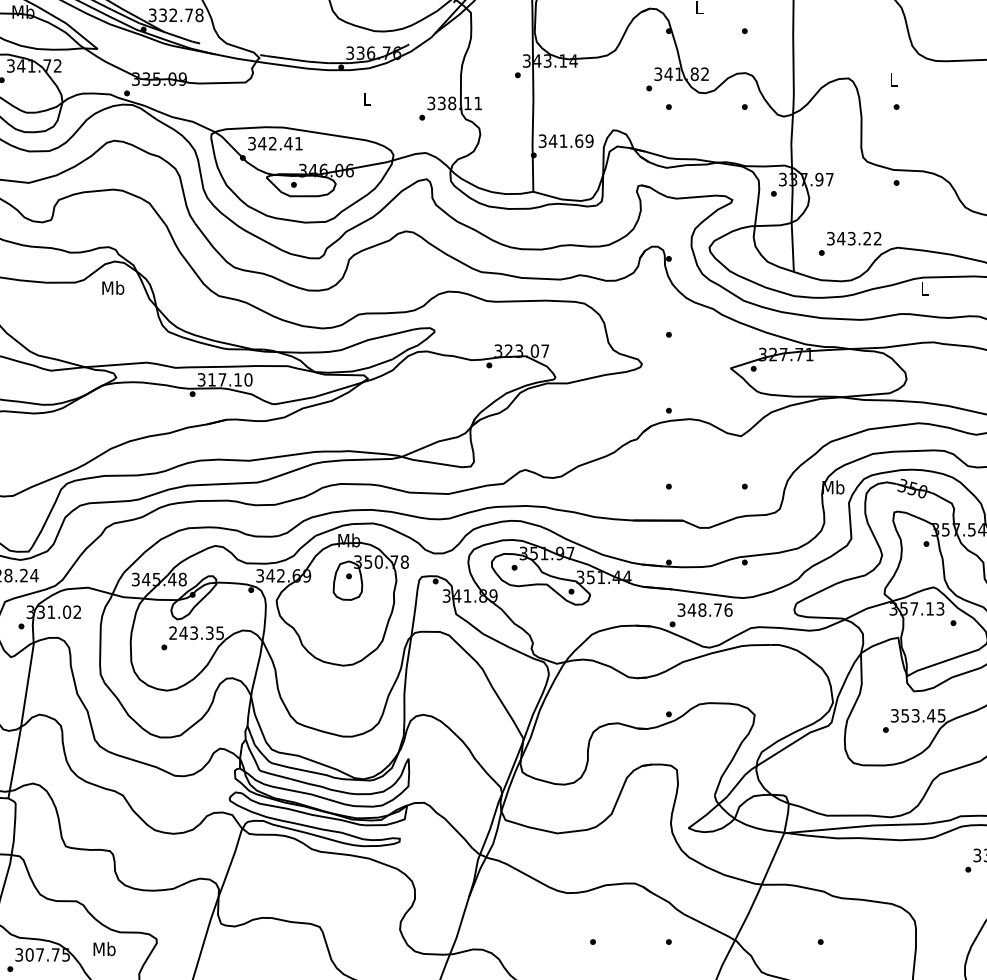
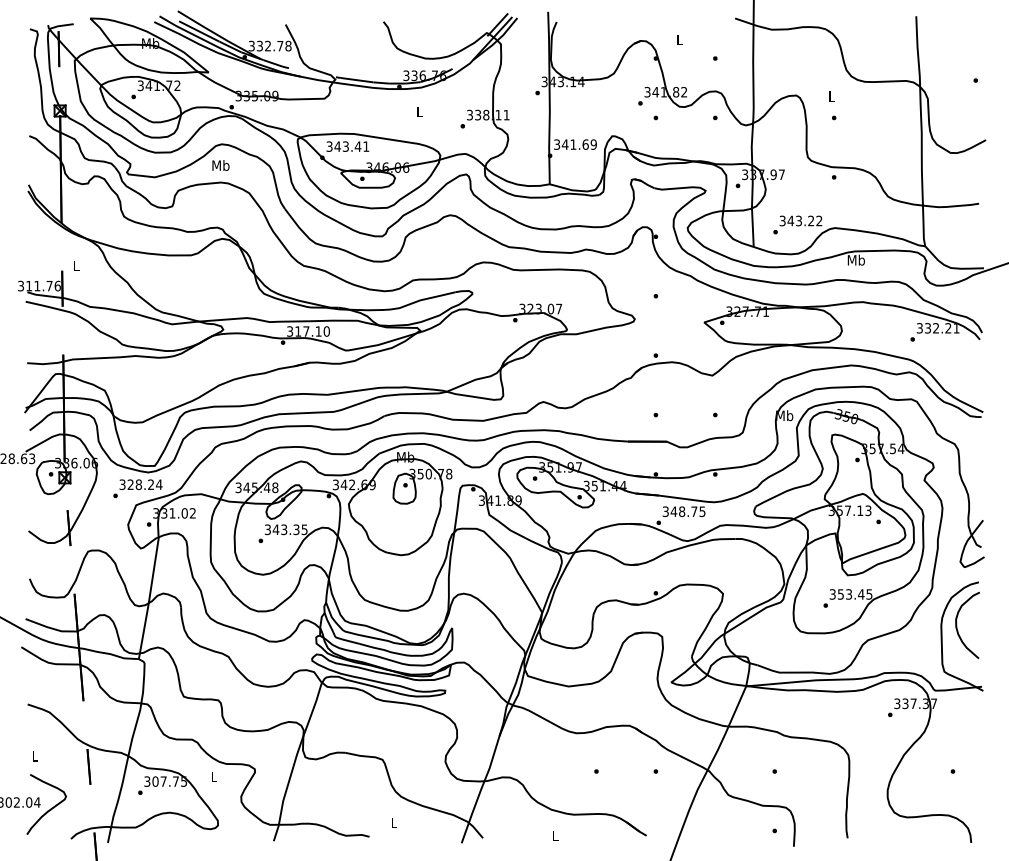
text: (272, 143) -> (345, 146), 342.41 -> 343.41
text: (112, 287) -> (220, 165), moved
text: (923, 287) -> (855, 259), L -> Mb
text: (728, 609) -> (702, 511), 348.76 -> 348.75
text: (172, 634) -> (267, 530), 243.35 -> 343.35
text: (103, 948) -> (213, 776), Mb -> L

